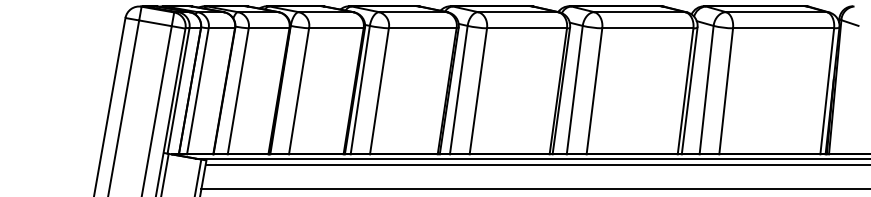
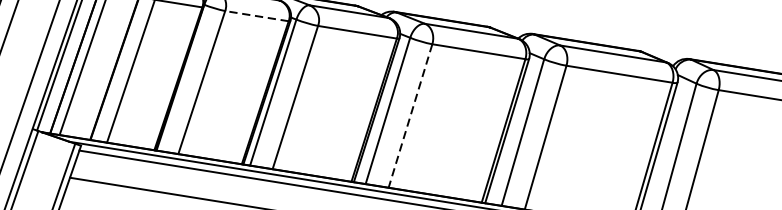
line: (335, 28) -> (255, 16), solid -> dashed
line: (478, 91) -> (410, 116), solid -> dashed

